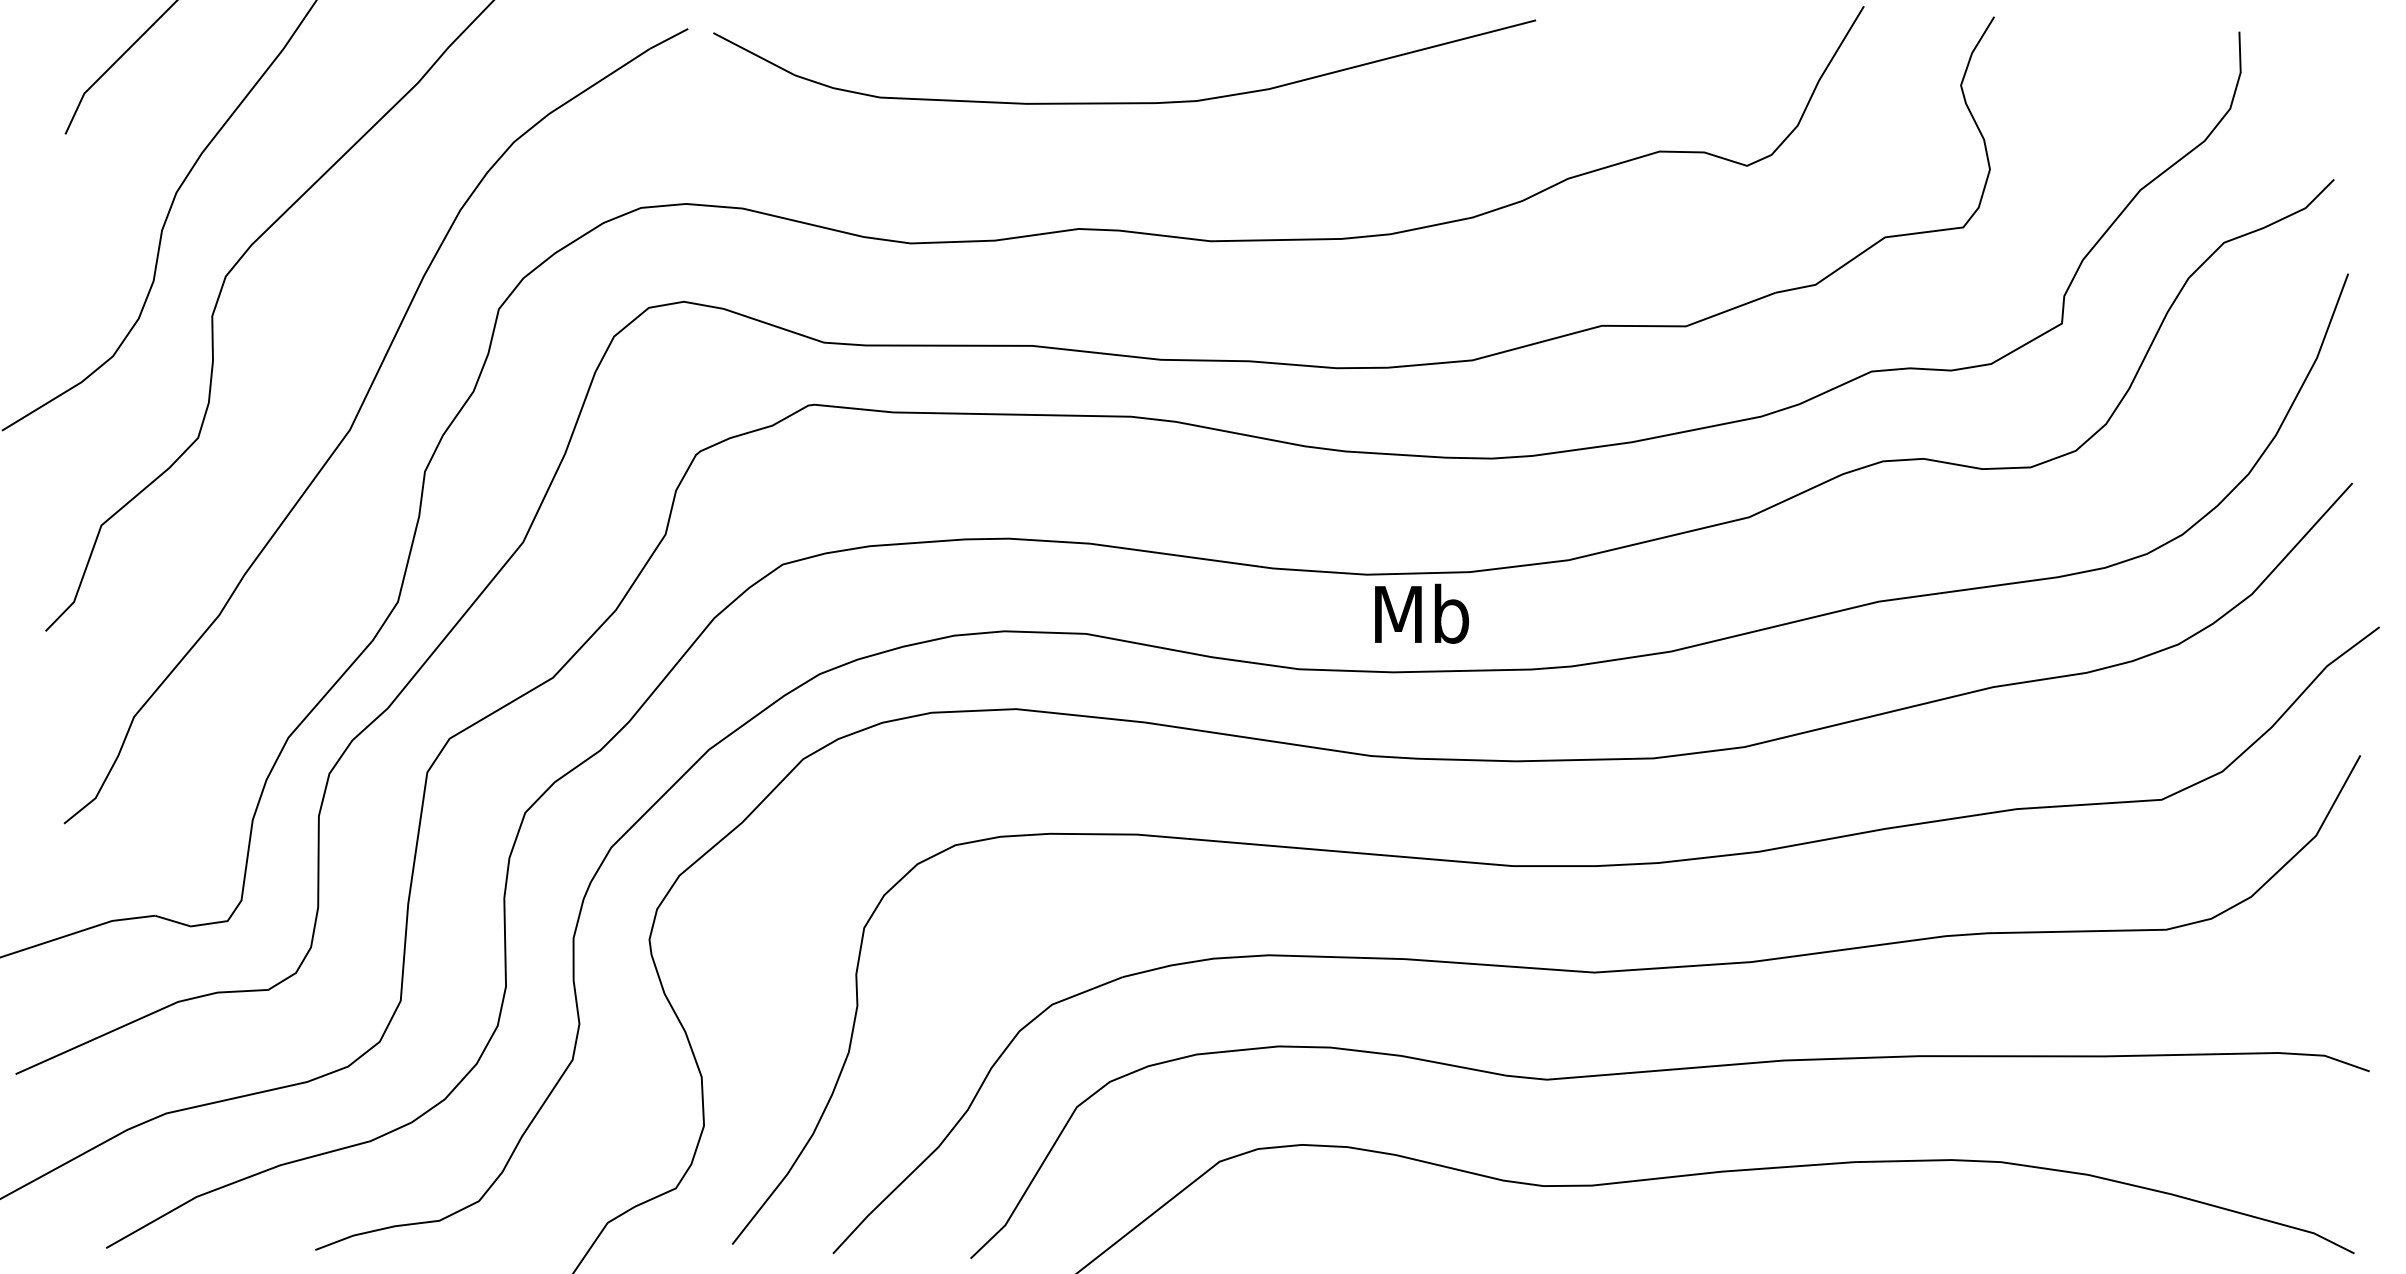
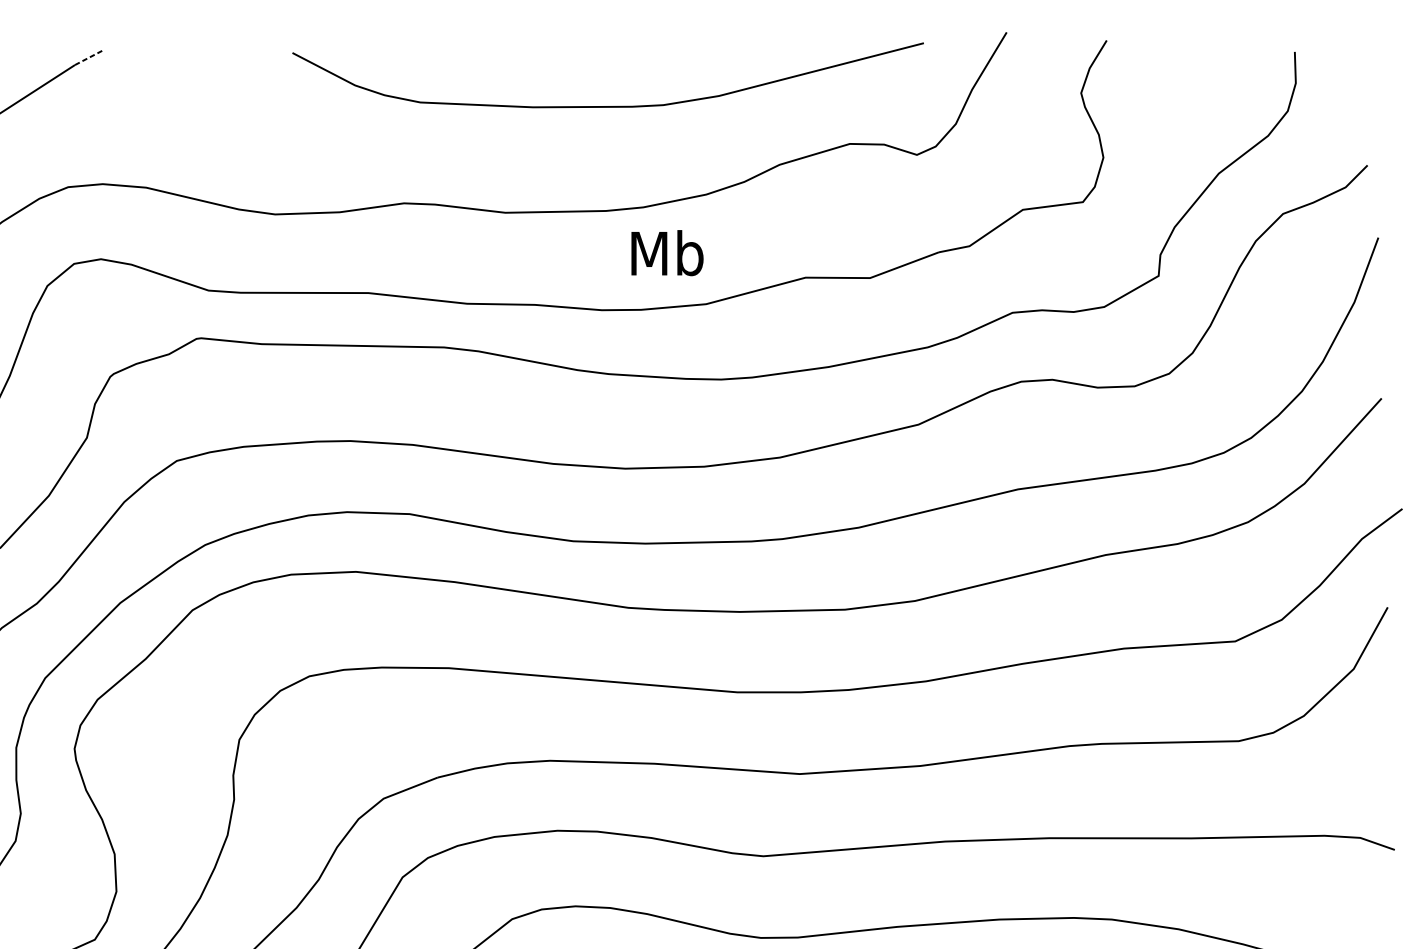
line: (669, 38) -> (89, 57), solid -> dashed
curve: (1124, 102) -> (608, 106), moved
text: (1422, 613) -> (667, 252), moved

